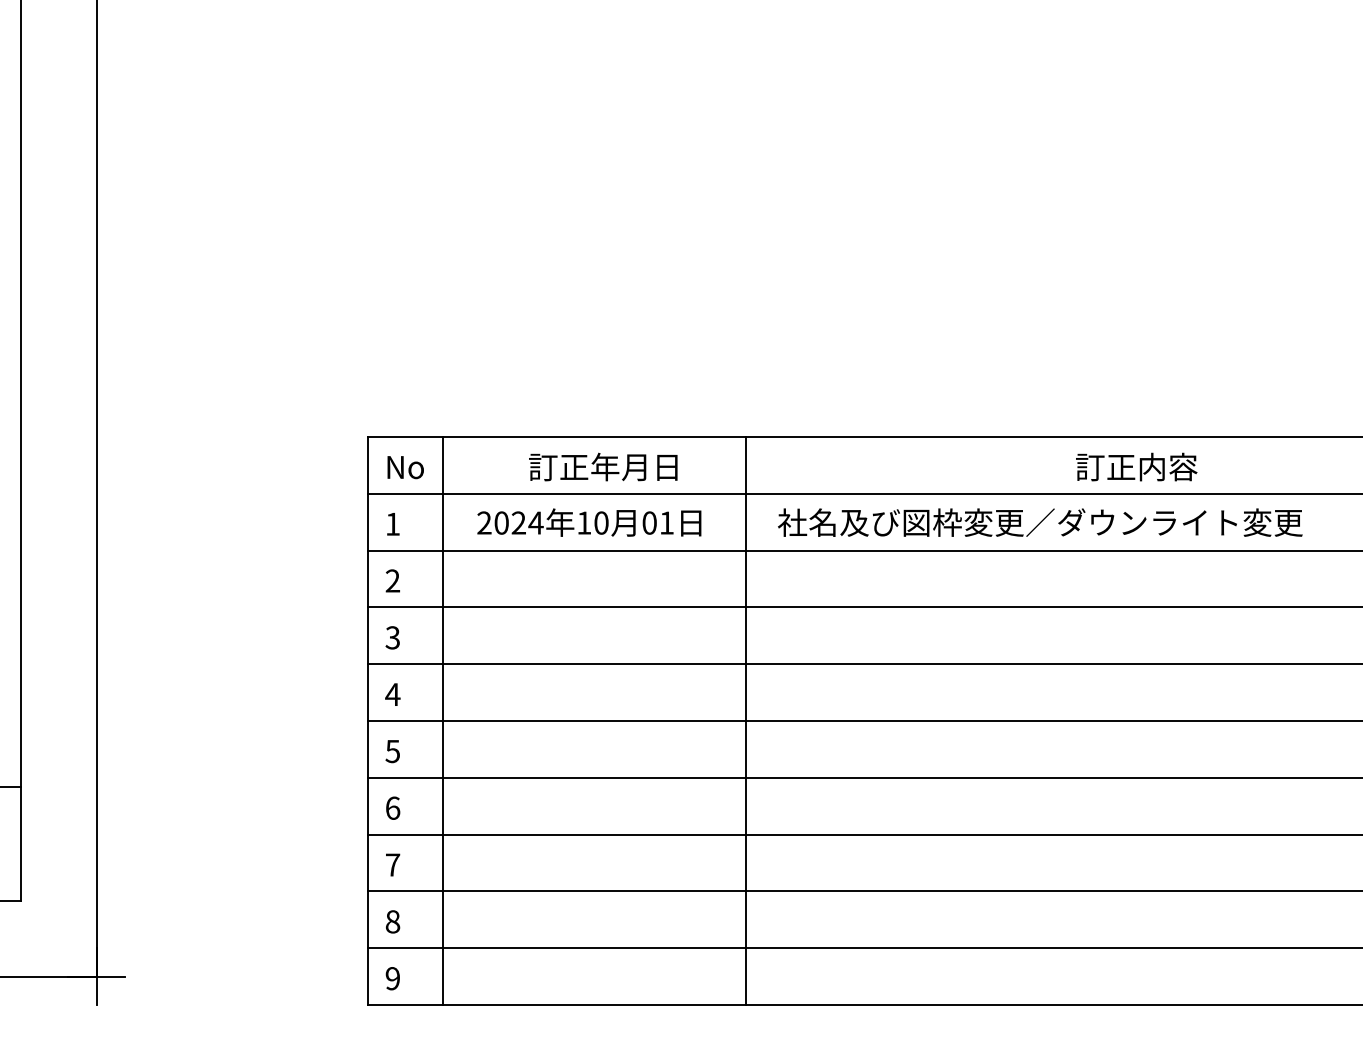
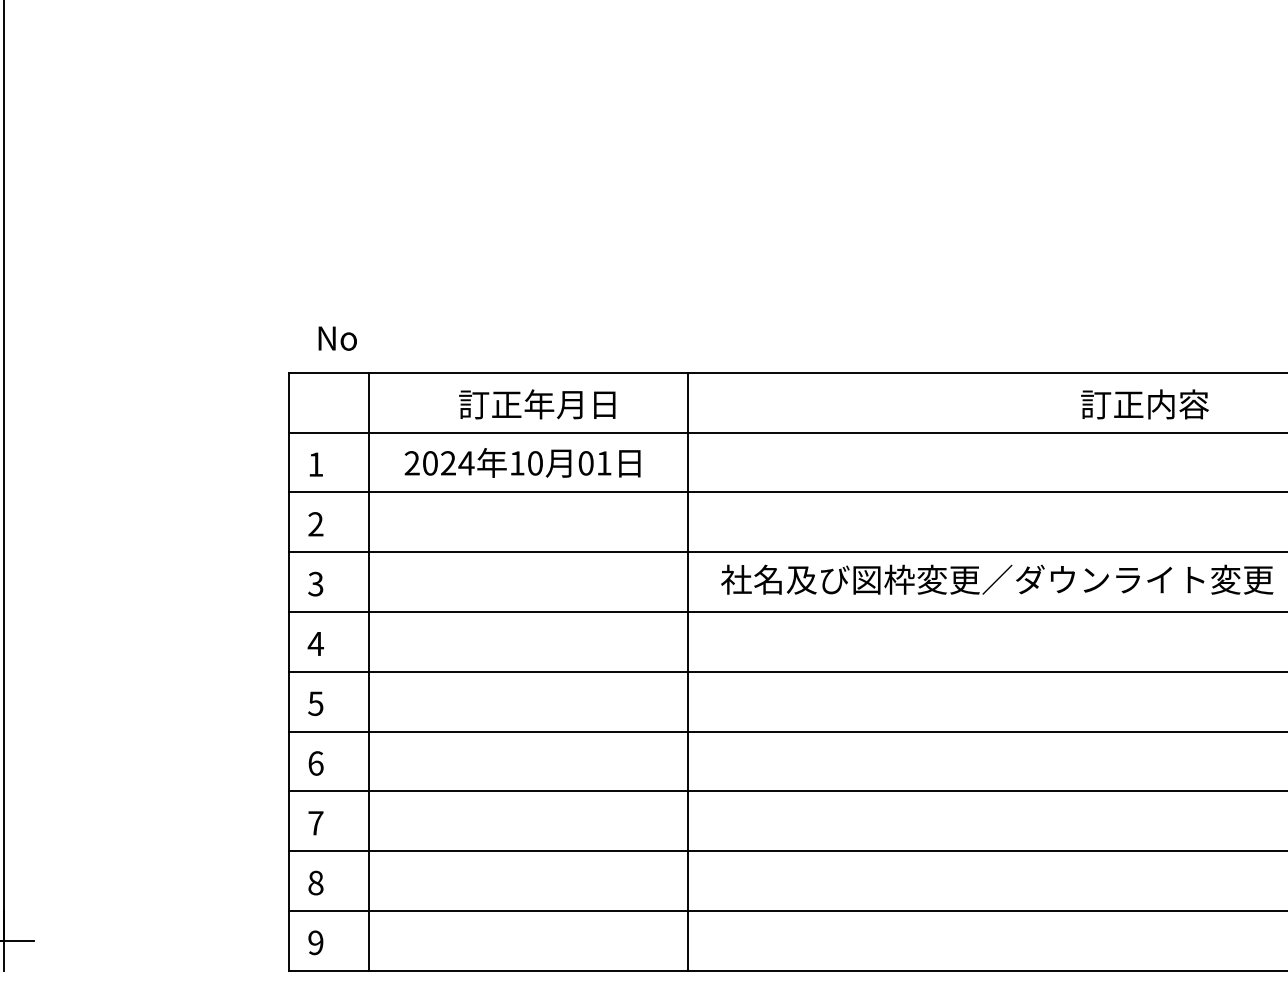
text: (1136, 466) -> (1144, 403), moved
text: (405, 467) -> (337, 338), moved
text: (1040, 522) -> (997, 579), moved

